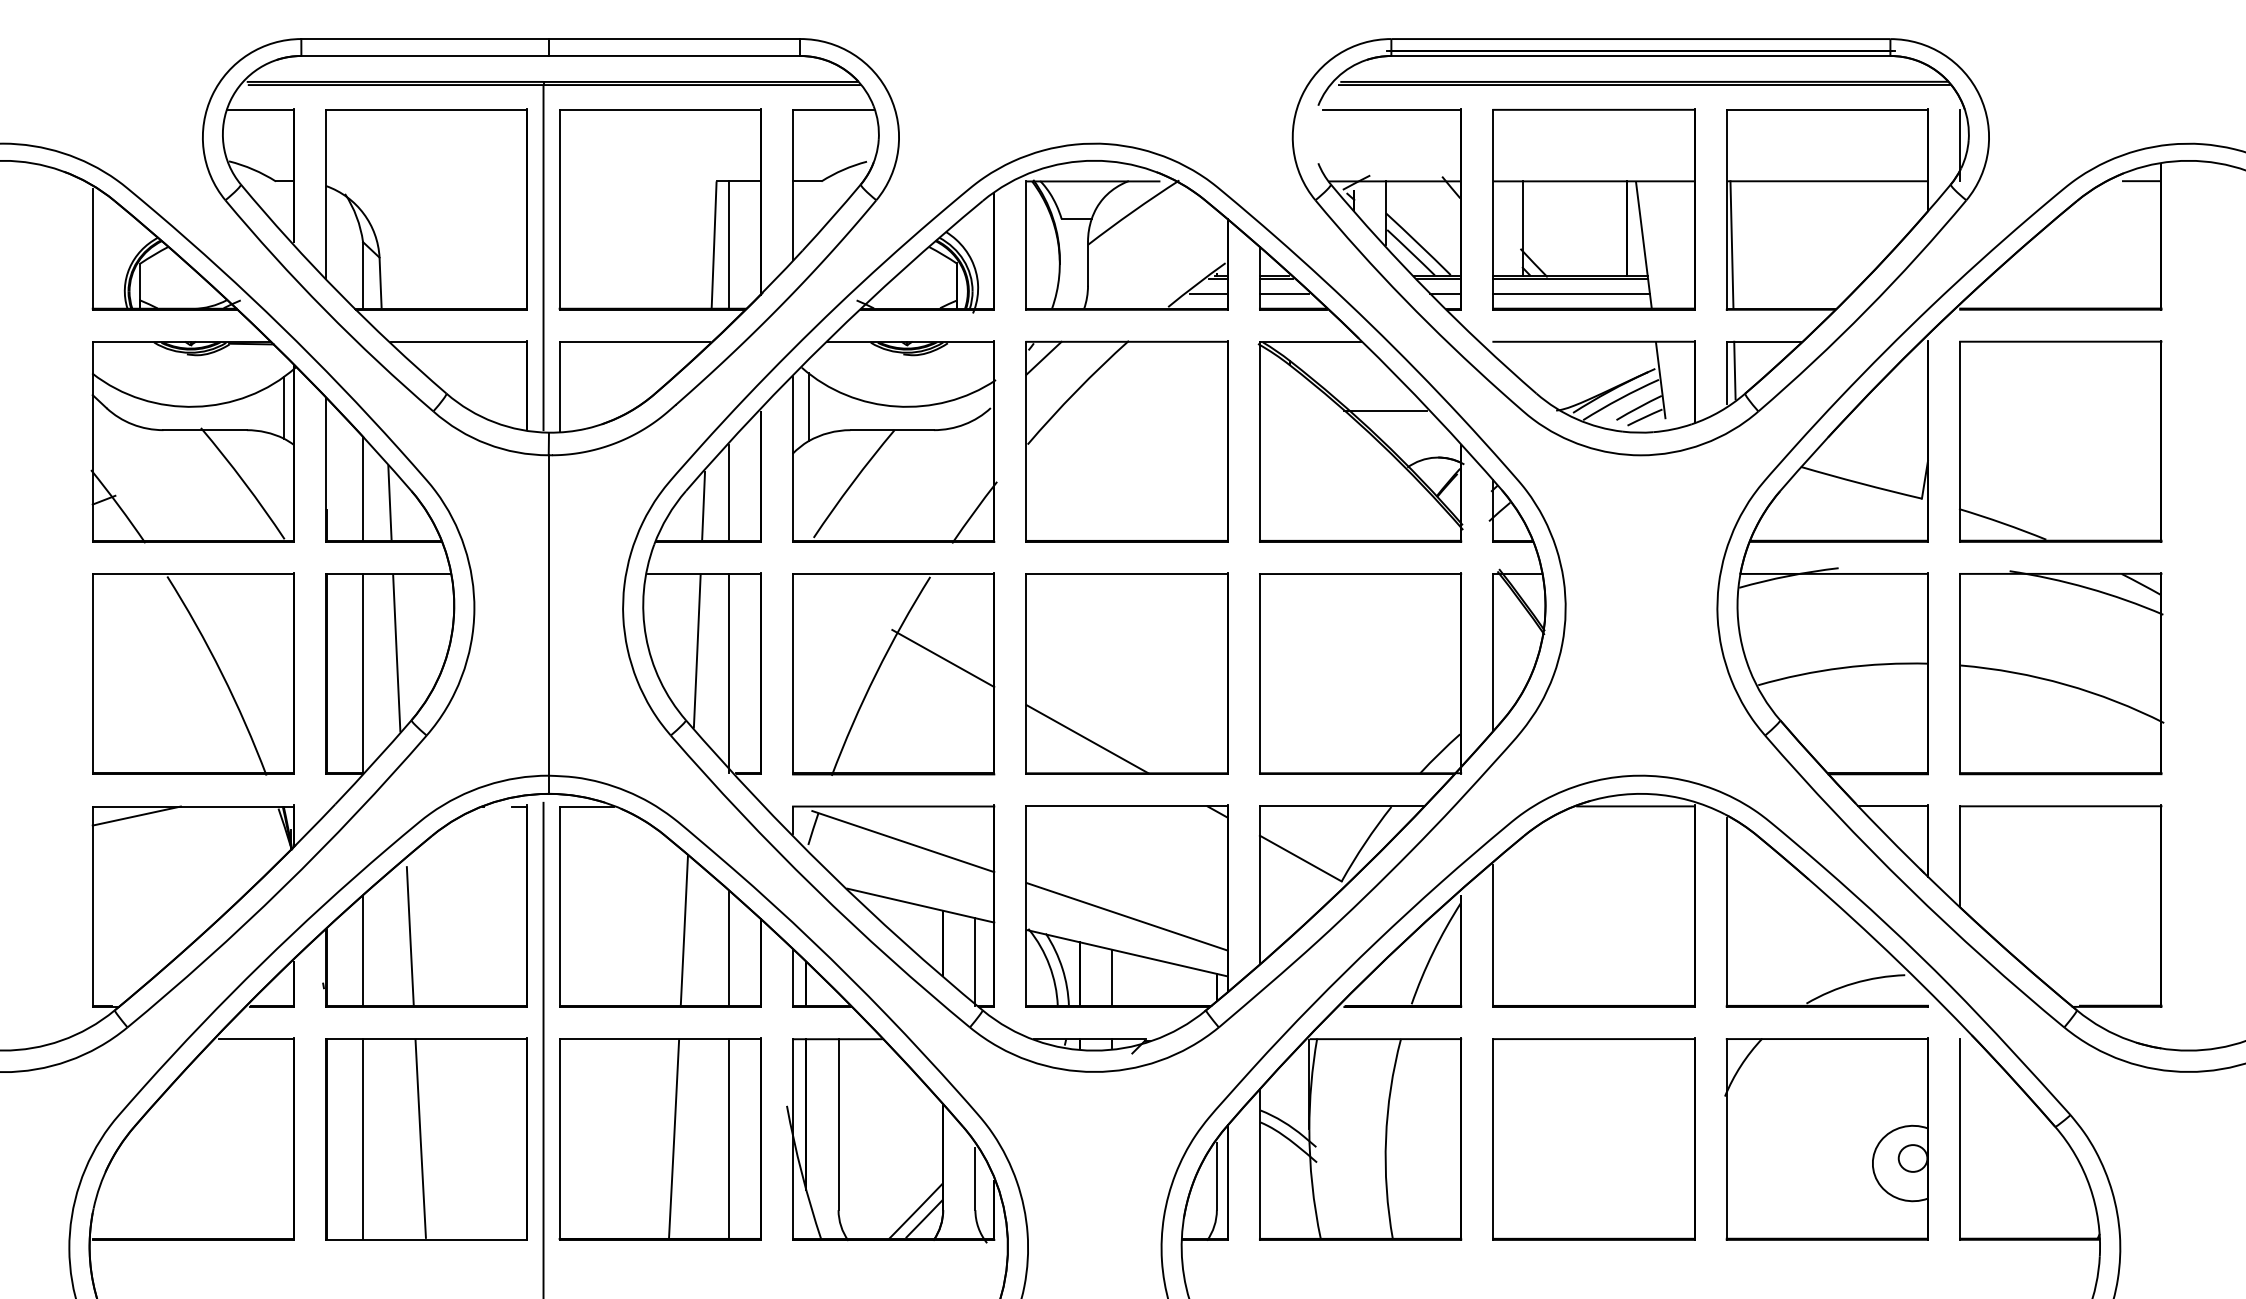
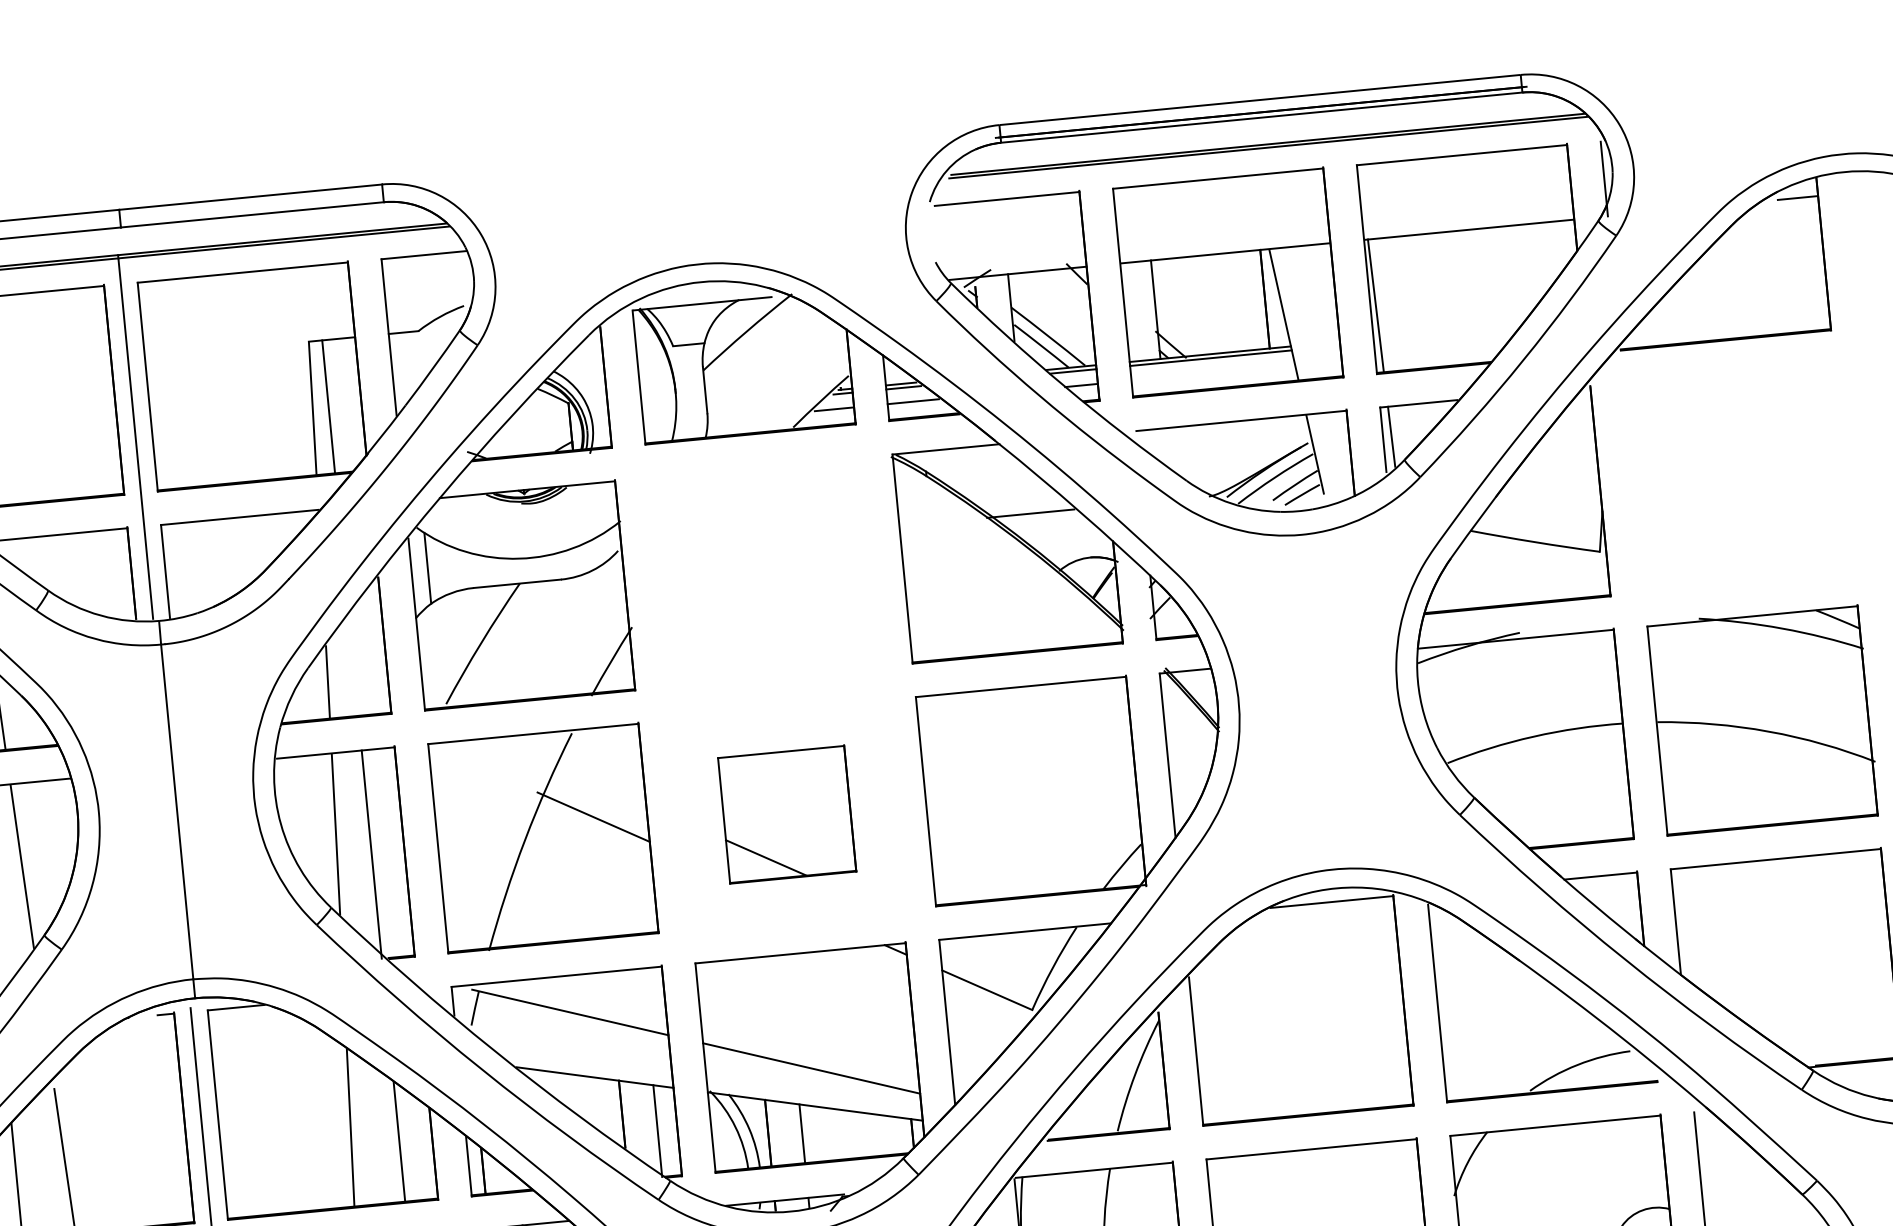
line: (1571, 293) -> (1213, 372), removed
part: (1126, 441) -> (763, 572), removed
part: (2060, 441) -> (1738, 478), removed
line: (729, 492) -> (353, 665), removed
part: (1126, 673) -> (786, 814), size x0.6

